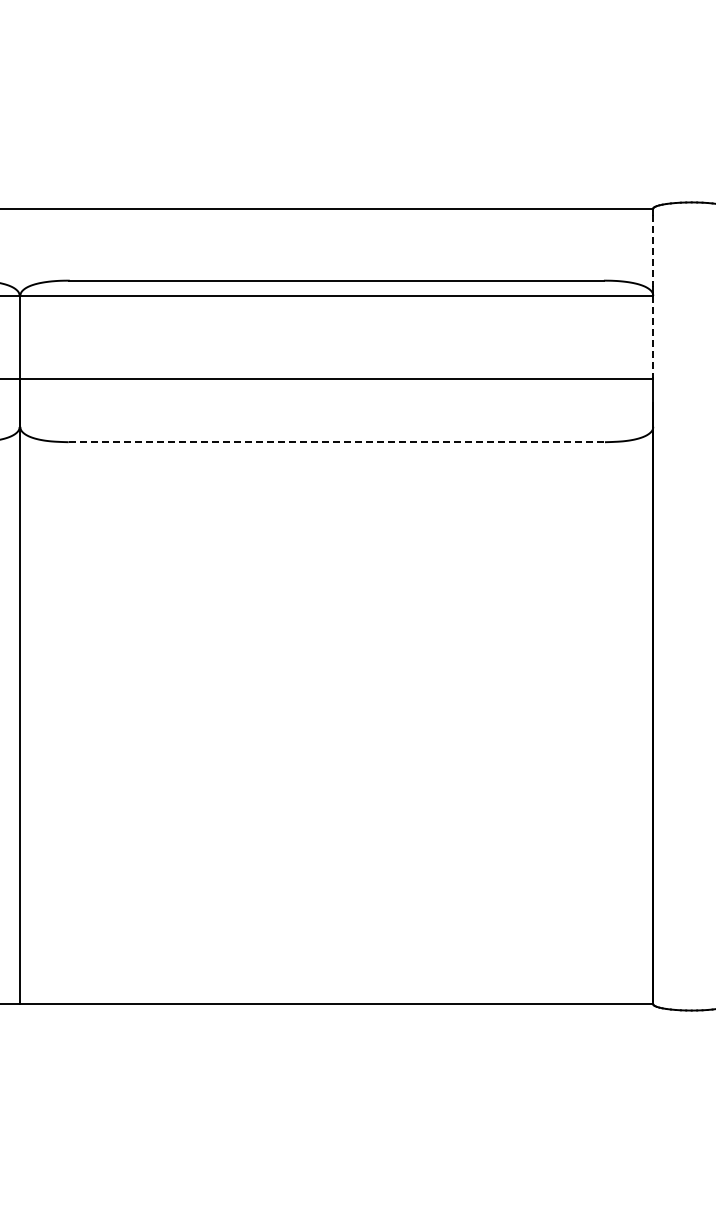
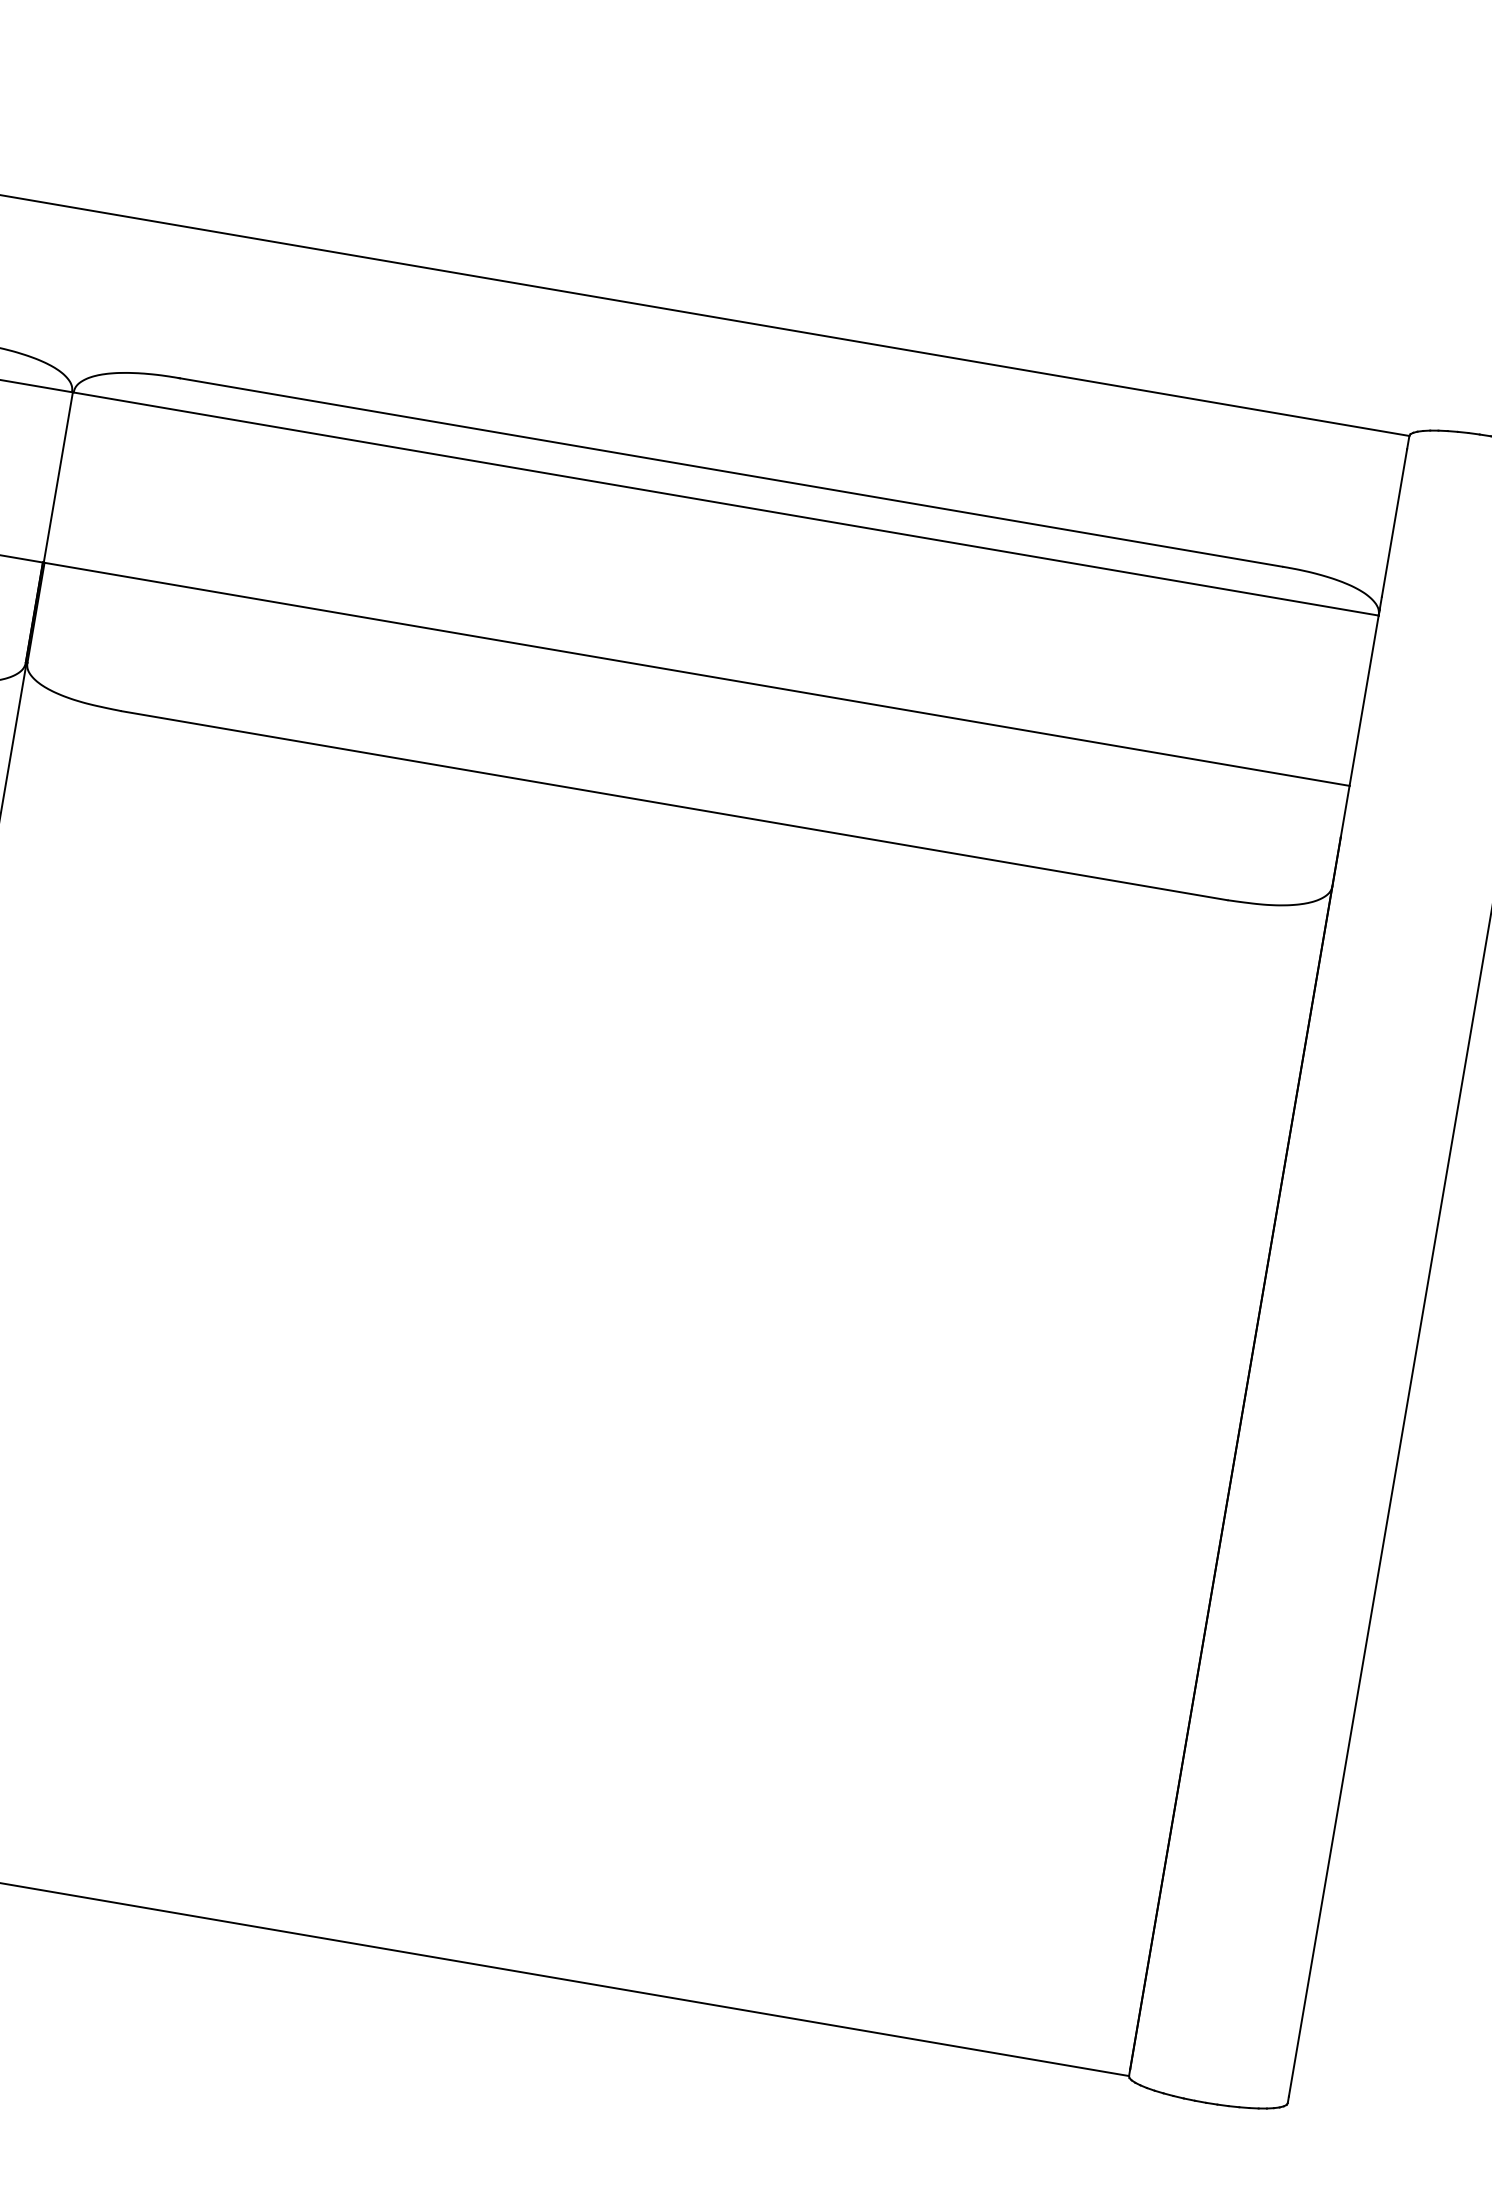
line: (653, 251) -> (1394, 524), dashed -> solid
line: (653, 337) -> (1364, 701), dashed -> solid
line: (337, 442) -> (675, 806), dashed -> solid

